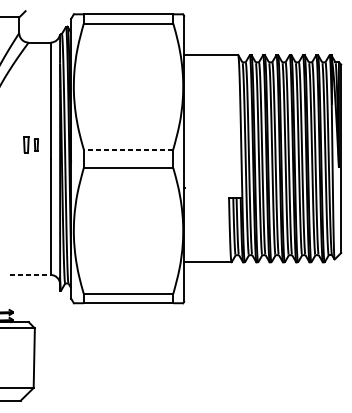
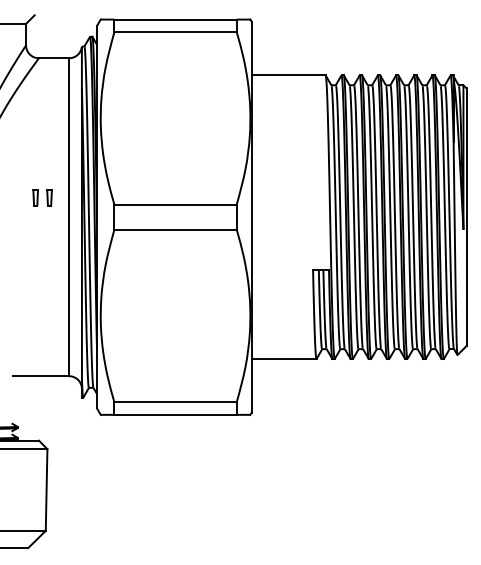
part: (26, 144) -> (35, 197), size x0.71
line: (128, 149) -> (175, 204), dashed -> solid
line: (30, 275) -> (41, 376), dashed -> solid

